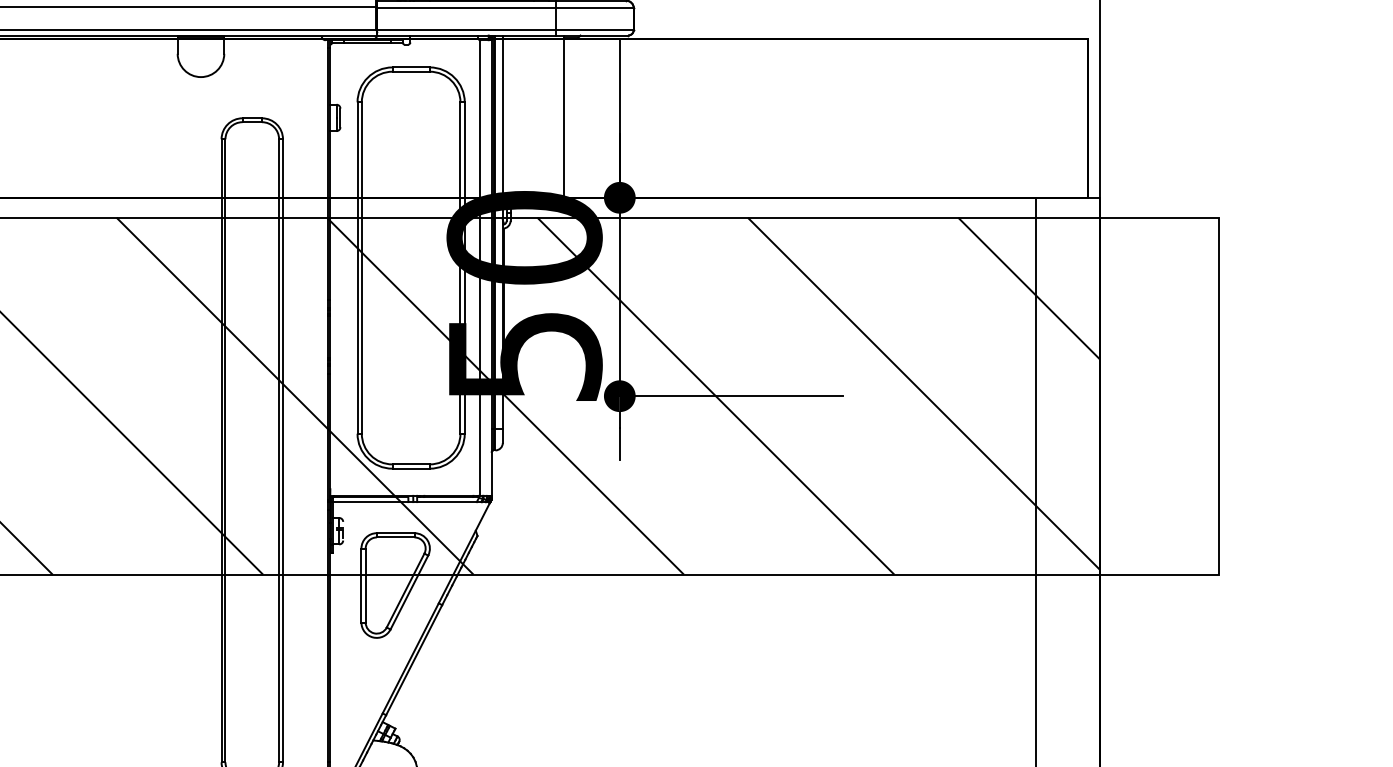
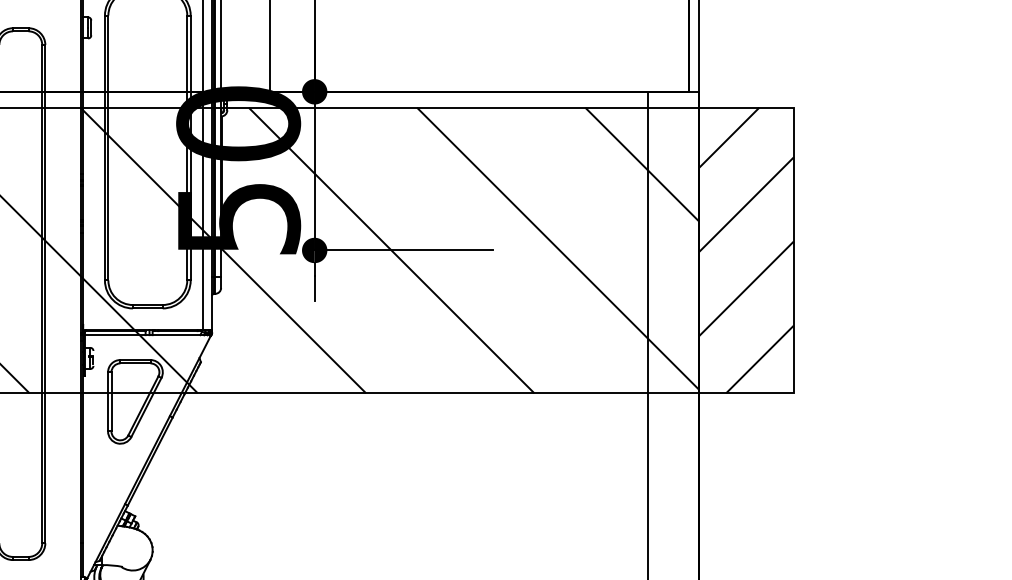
hatch: (1158, 395) -> (745, 249), added

